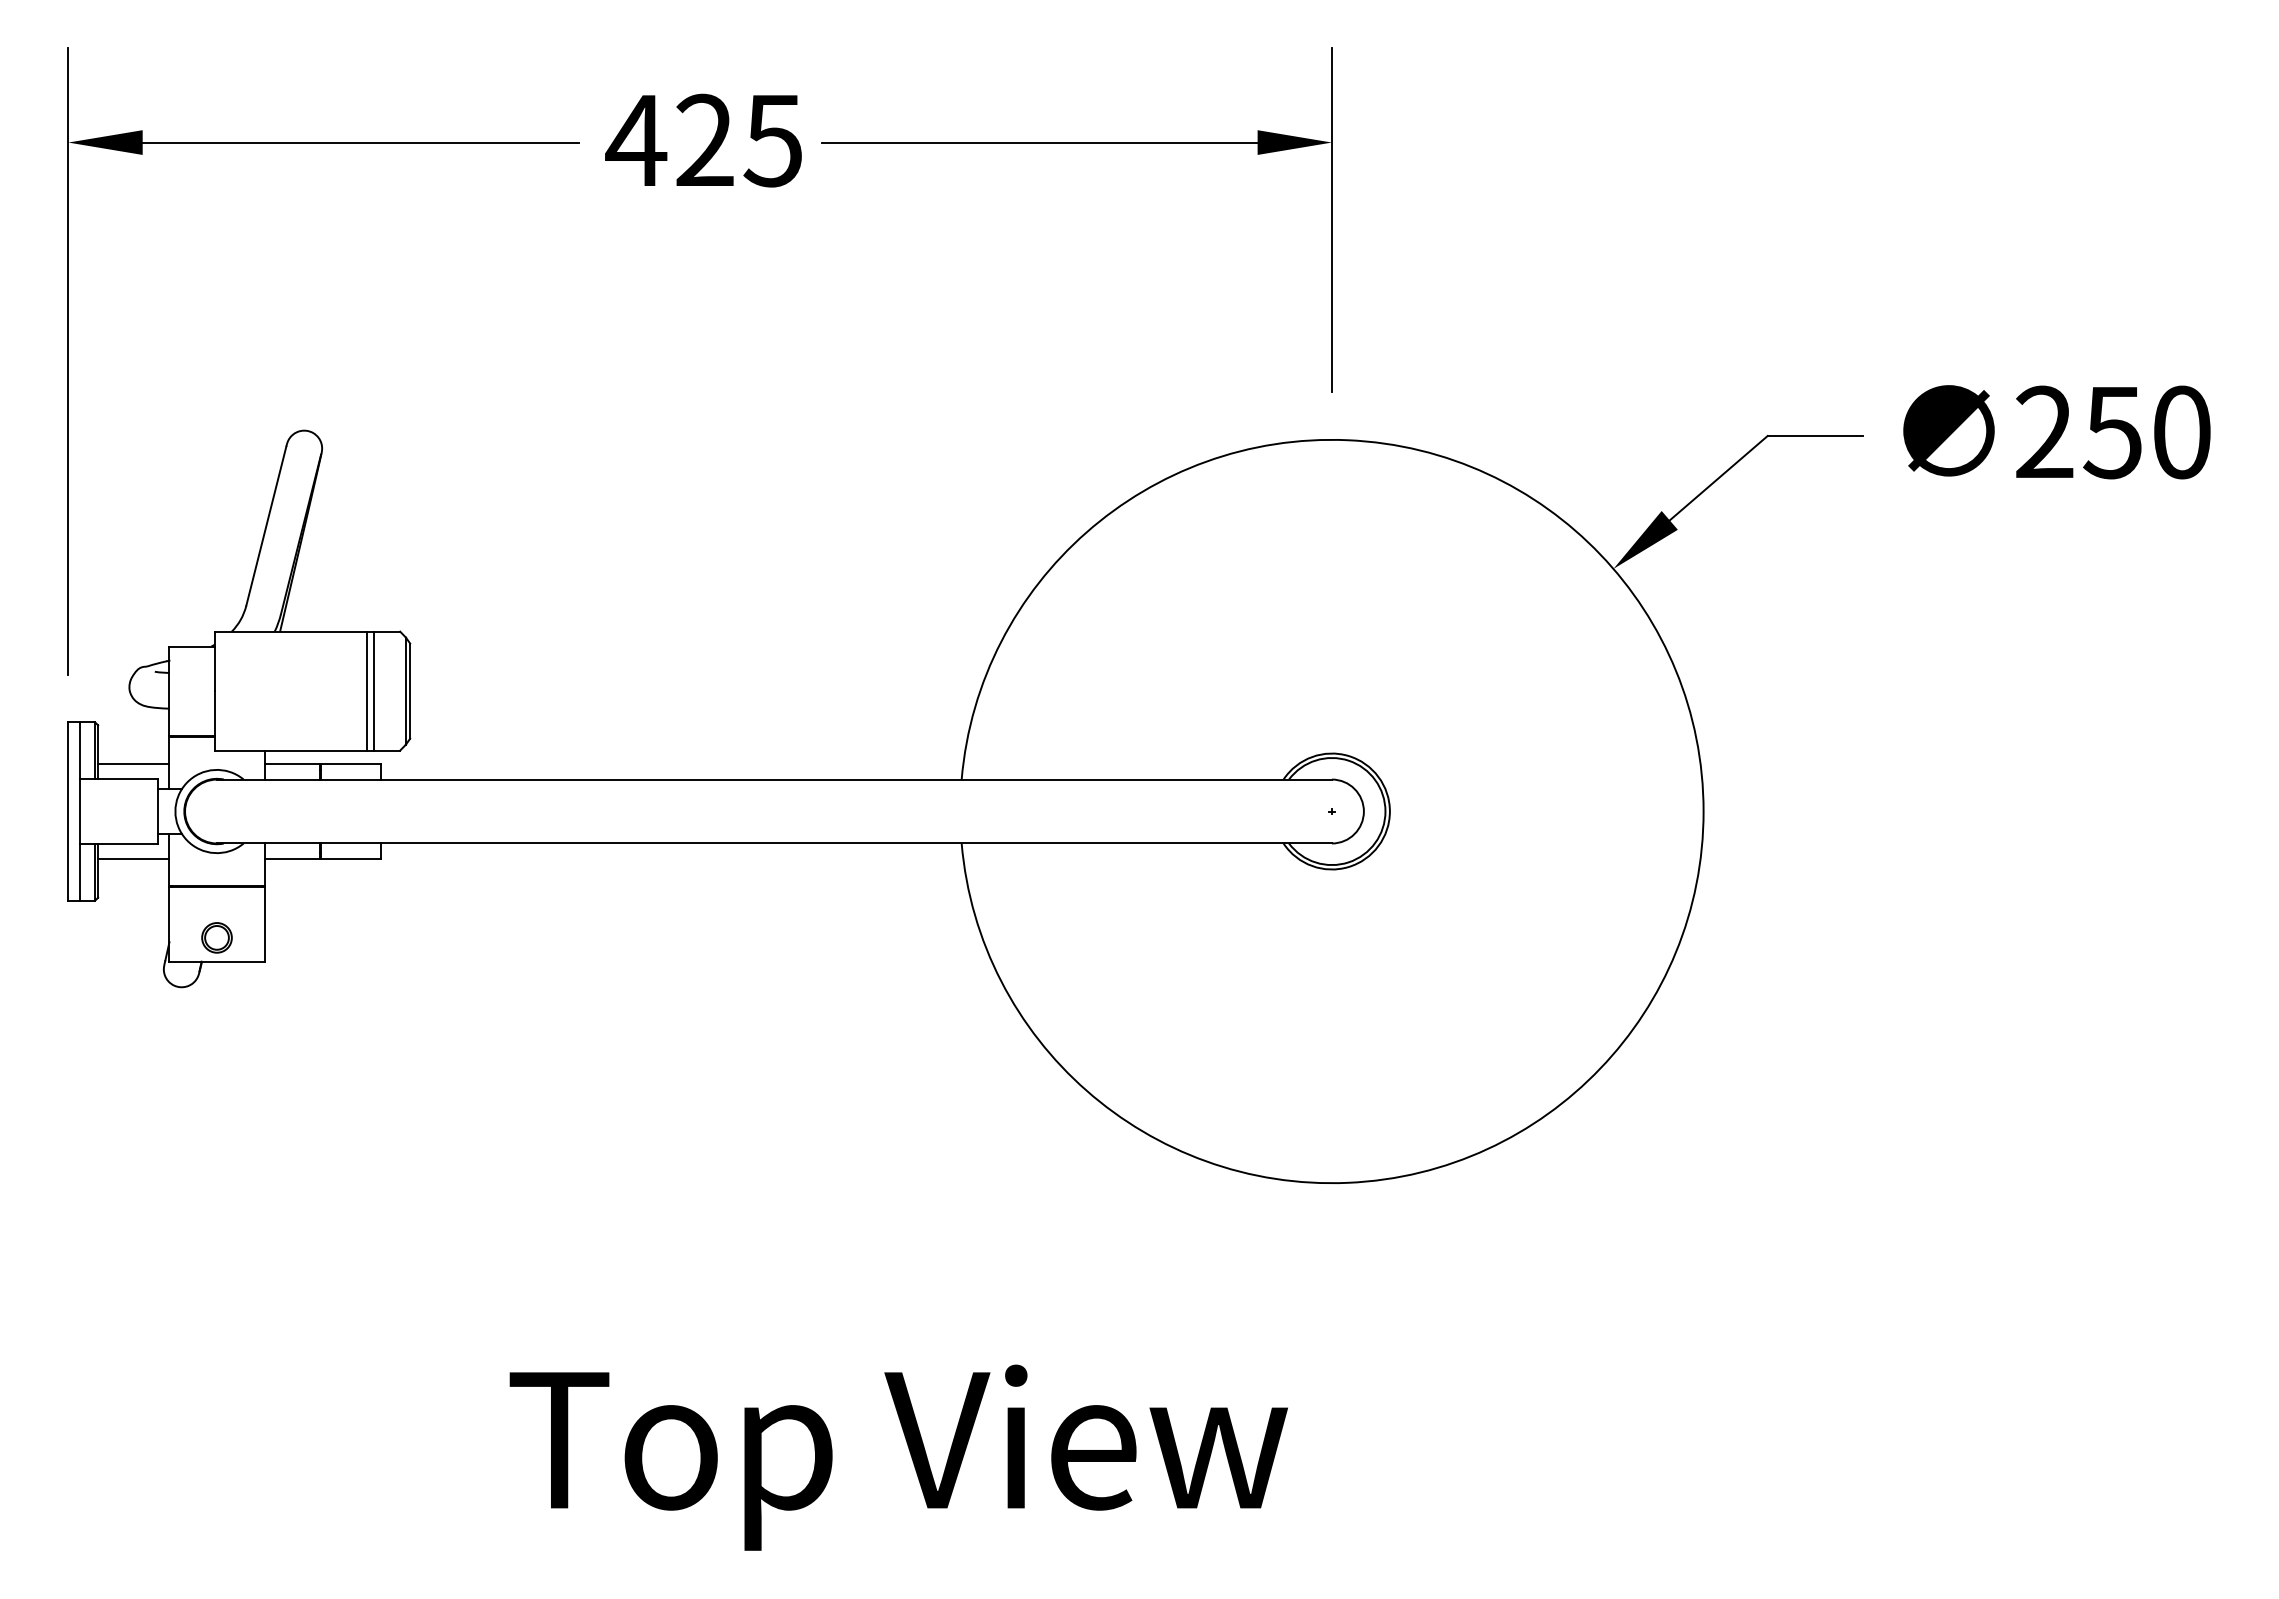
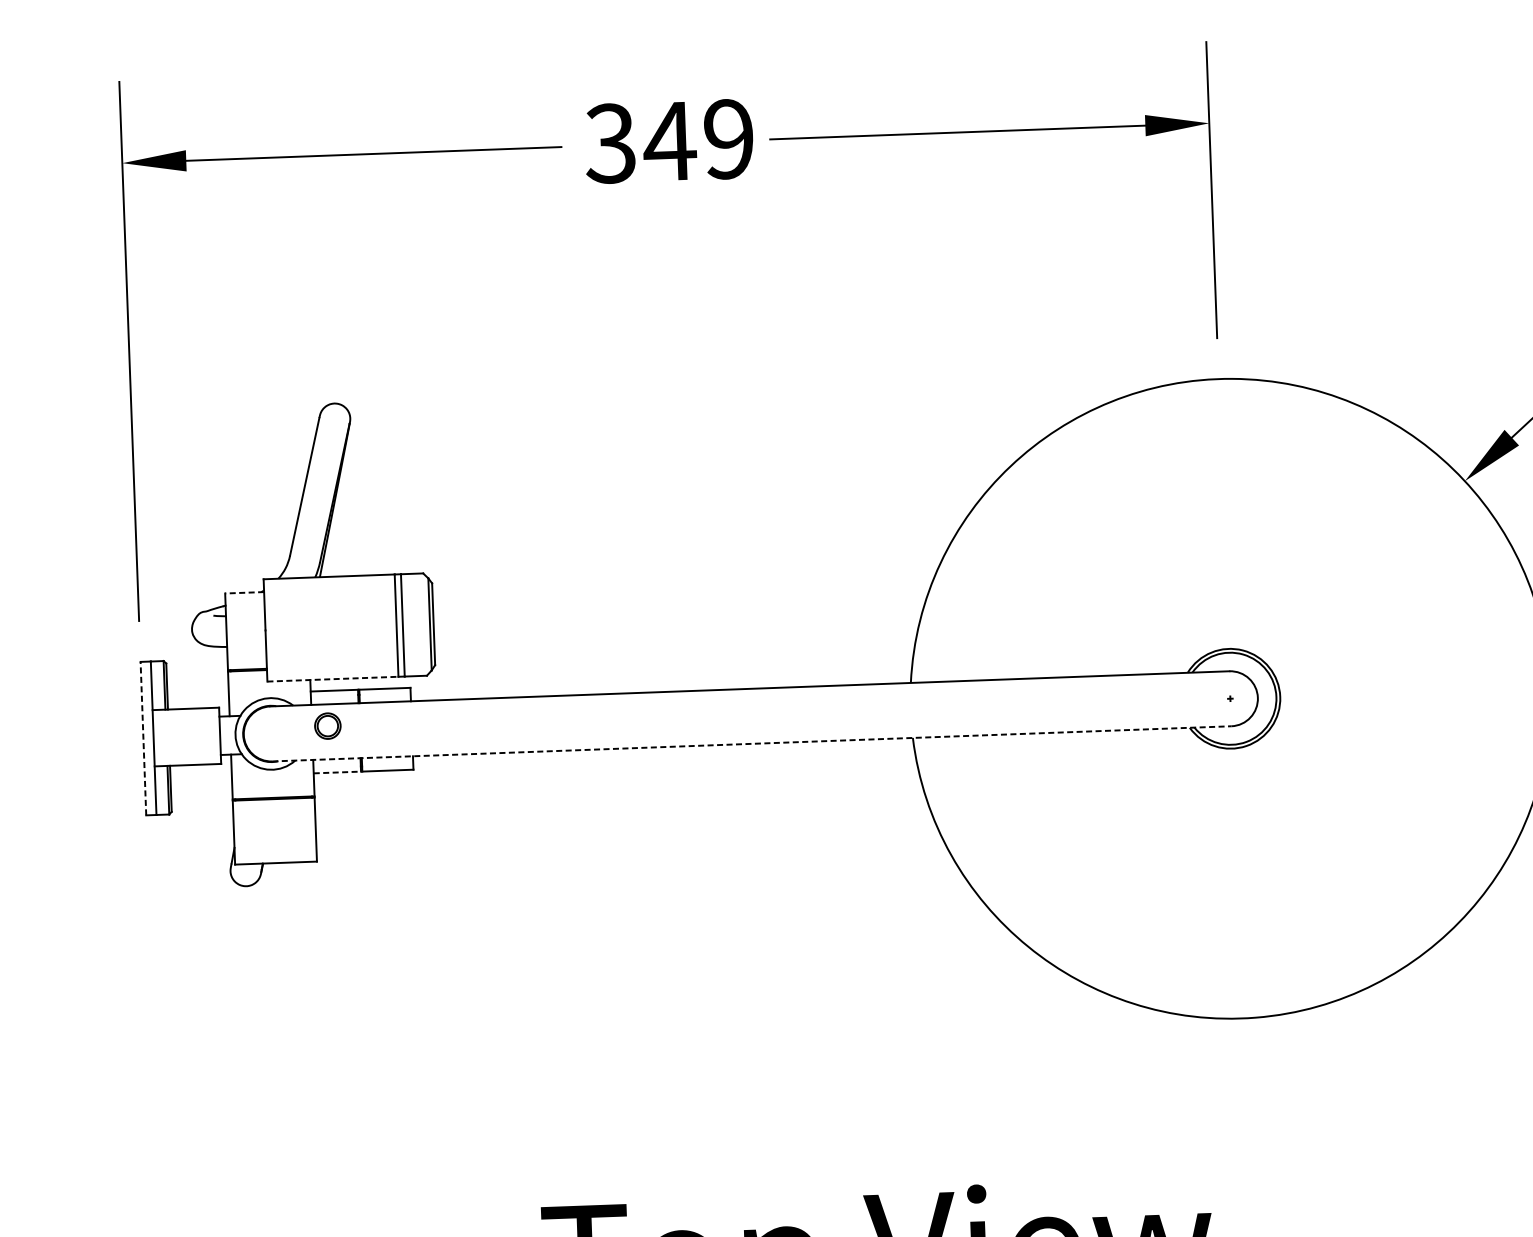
text: (703, 140) -> (668, 141), 425 -> 349
line: (192, 646) -> (245, 592), solid -> dashed
line: (291, 750) -> (333, 679), solid -> dashed
line: (133, 763) -> (197, 695), removed
line: (68, 811) -> (143, 738), solid -> dashed
line: (774, 843) -> (751, 743), solid -> dashed
line: (133, 859) -> (200, 777), removed
line: (292, 859) -> (337, 772), solid -> dashed
part: (216, 937) -> (327, 725), moved

